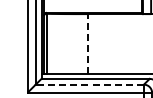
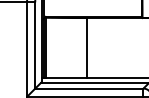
line: (87, 43) -> (87, 47), dashed -> solid
line: (89, 84) -> (89, 88), dashed -> solid

